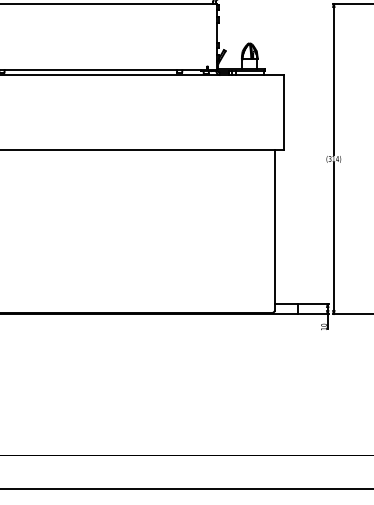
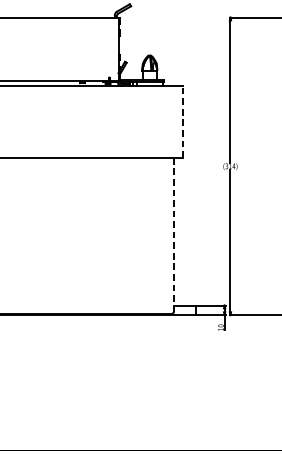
line: (284, 112) -> (183, 121), solid -> dashed
line: (274, 230) -> (173, 234), solid -> dashed

